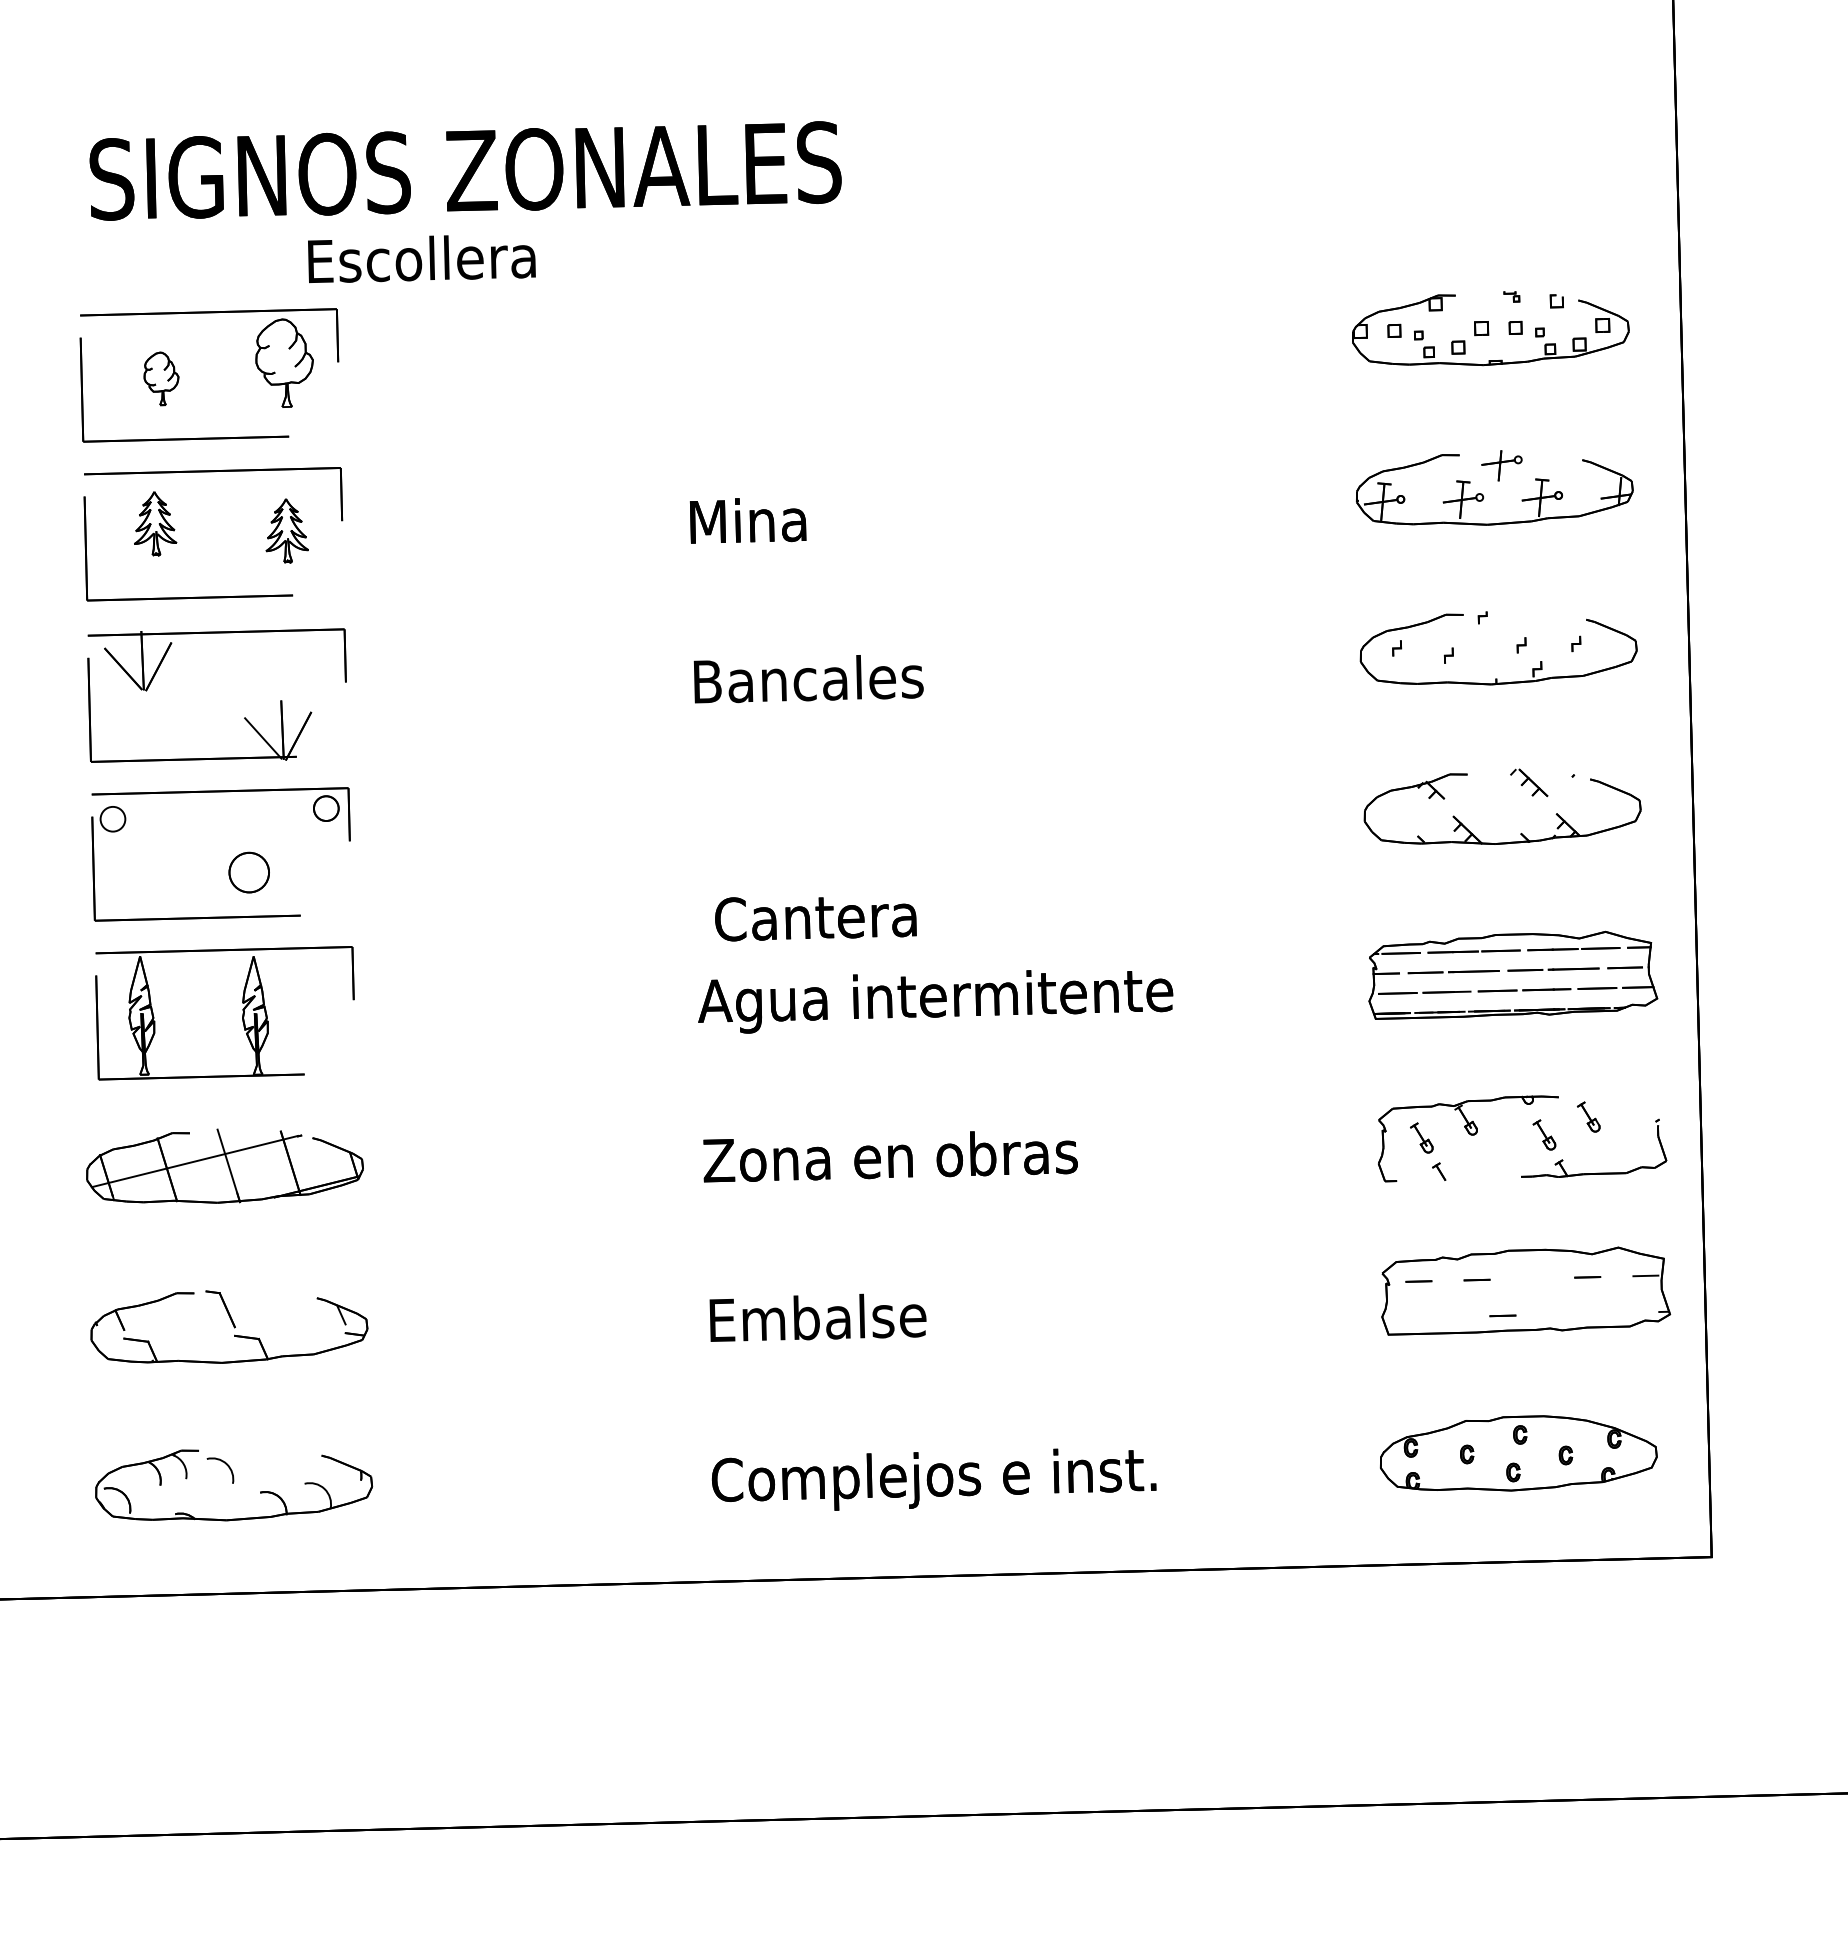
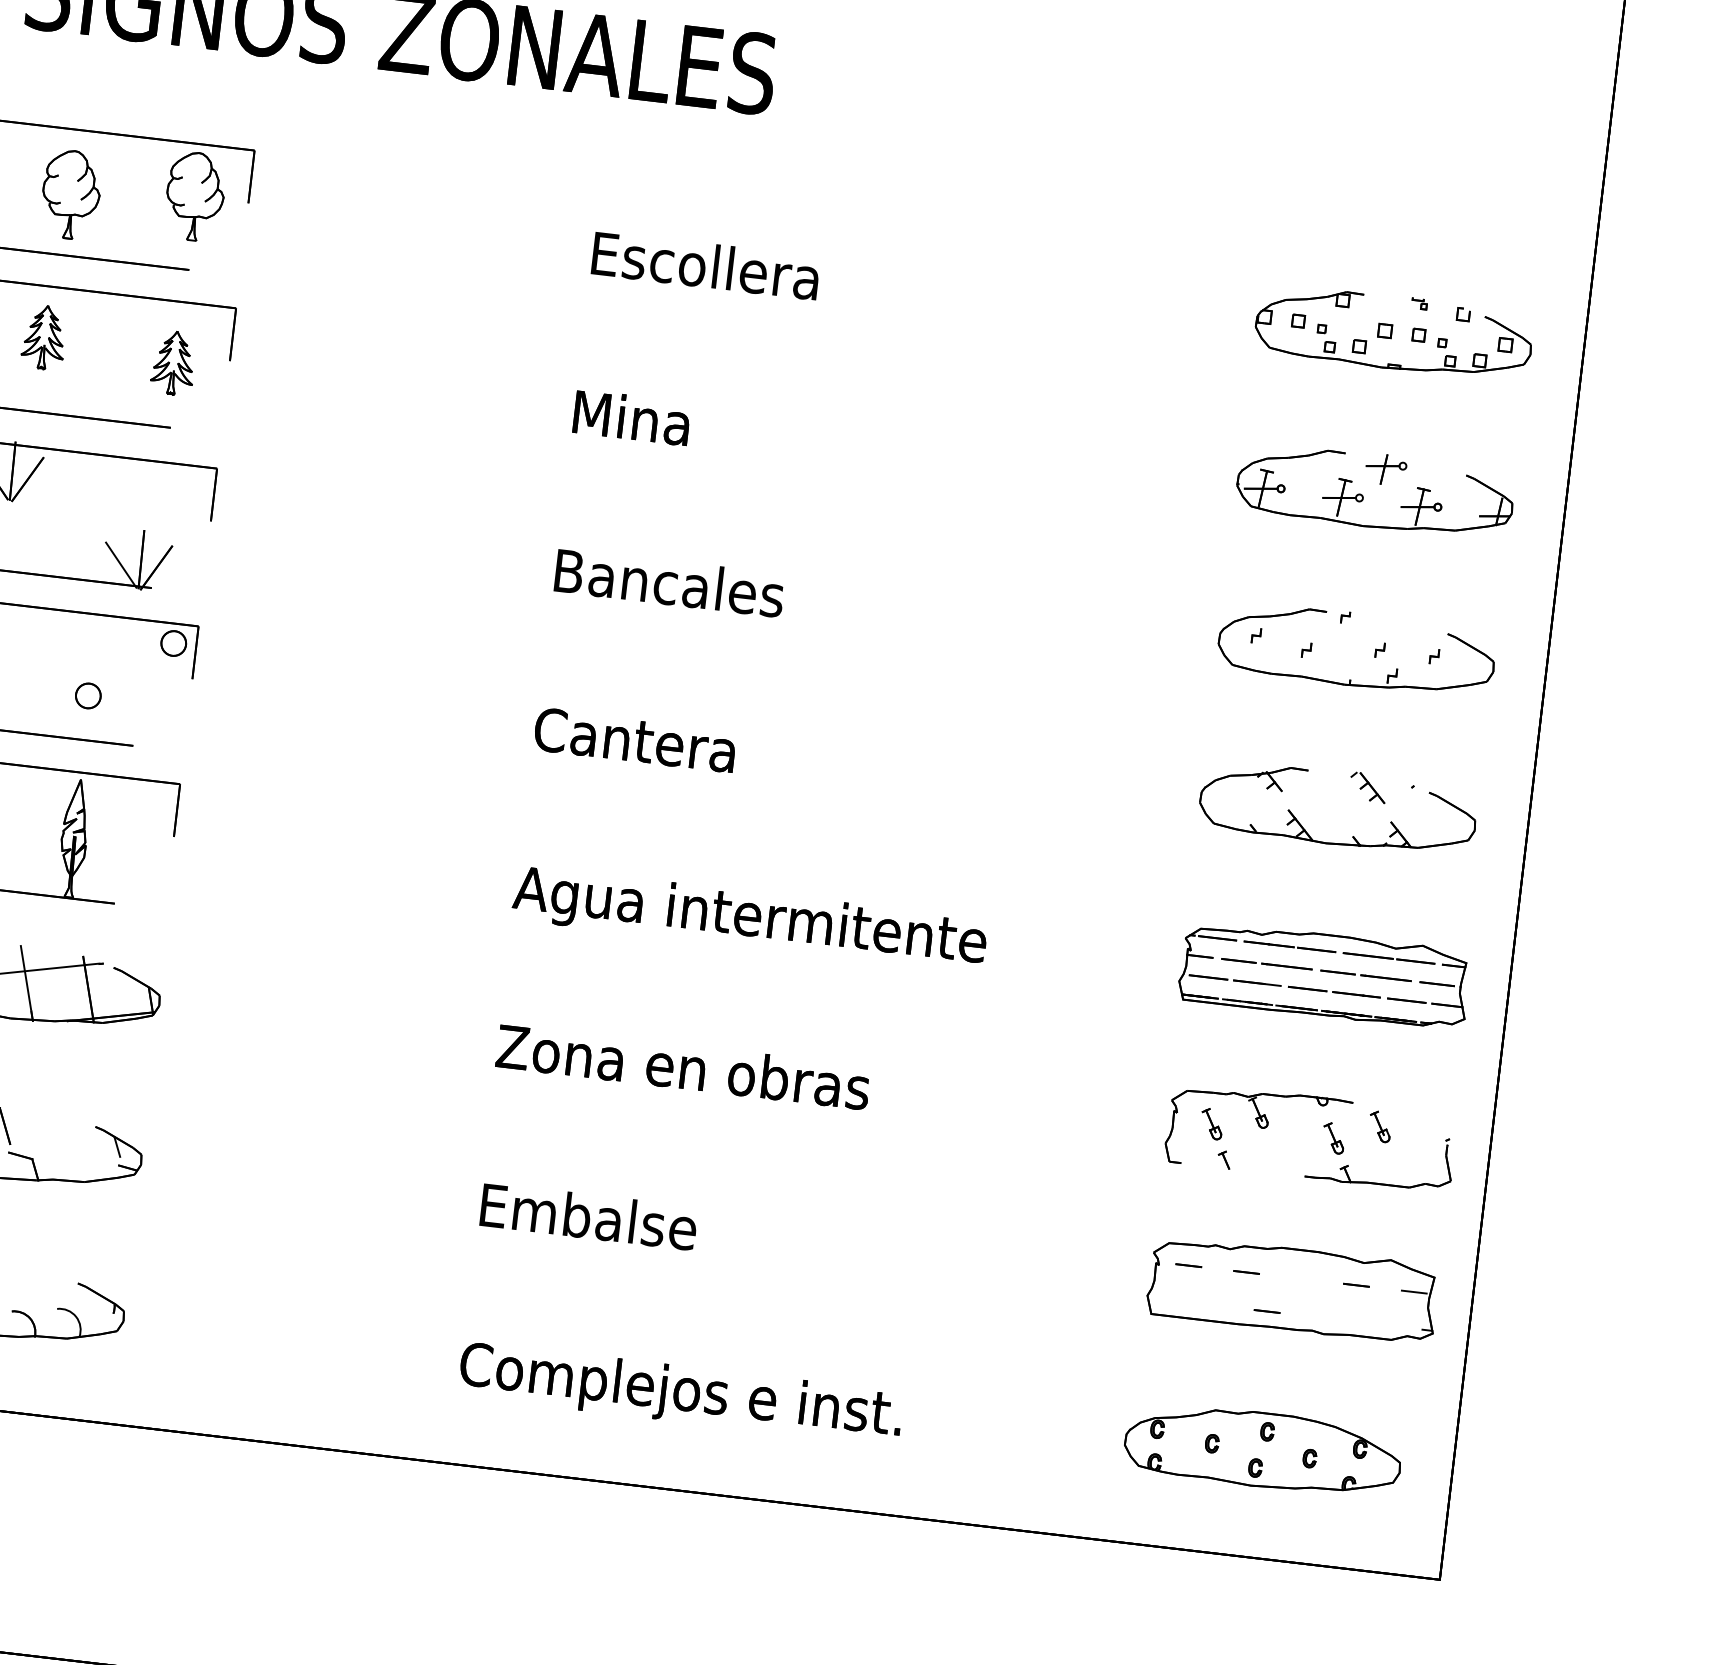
text: (421, 259) -> (705, 266), moved
part: (161, 378) -> (71, 194), size x1.67
part: (248, 872) -> (87, 695), size x0.62
text: (815, 919) -> (634, 742), moved

